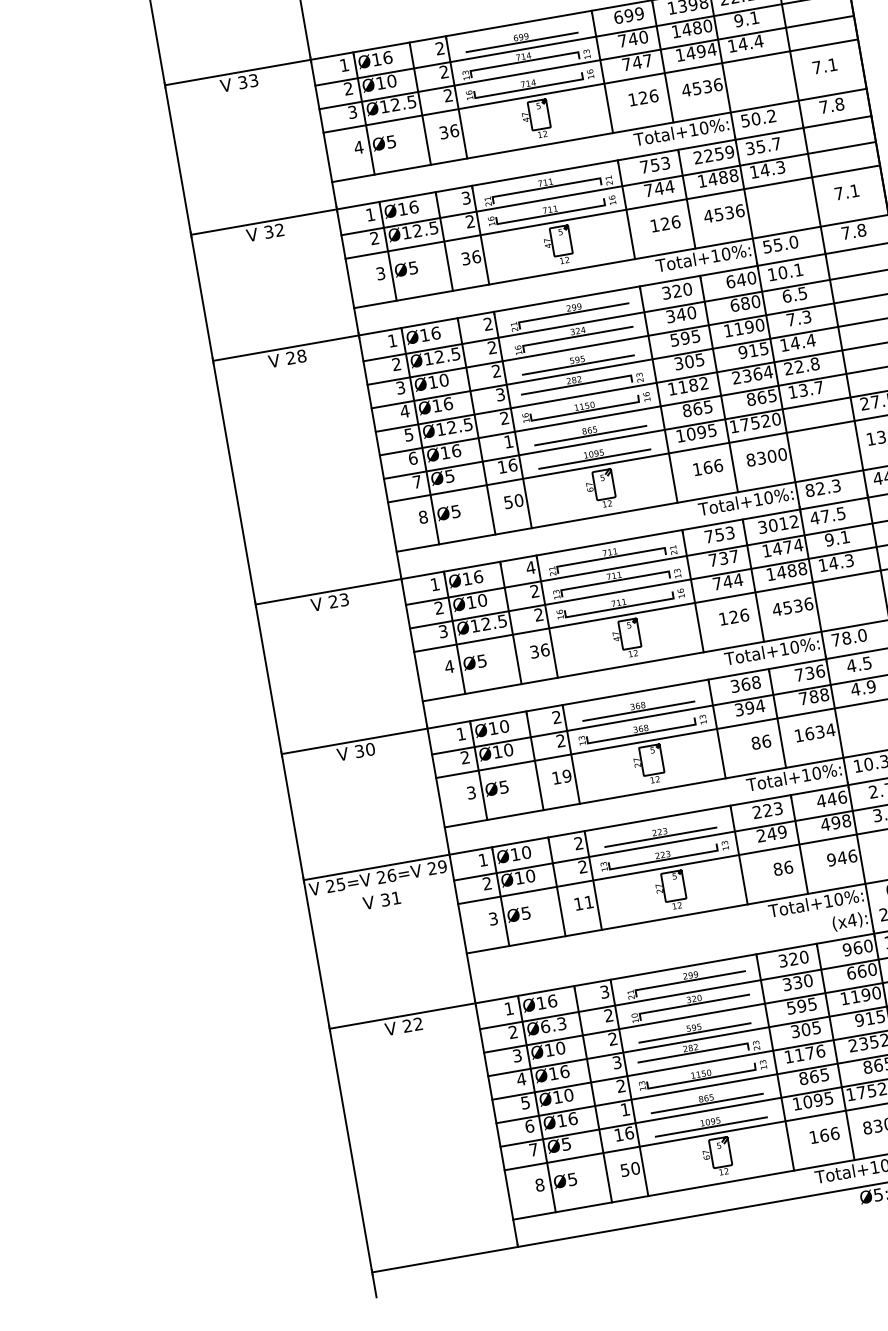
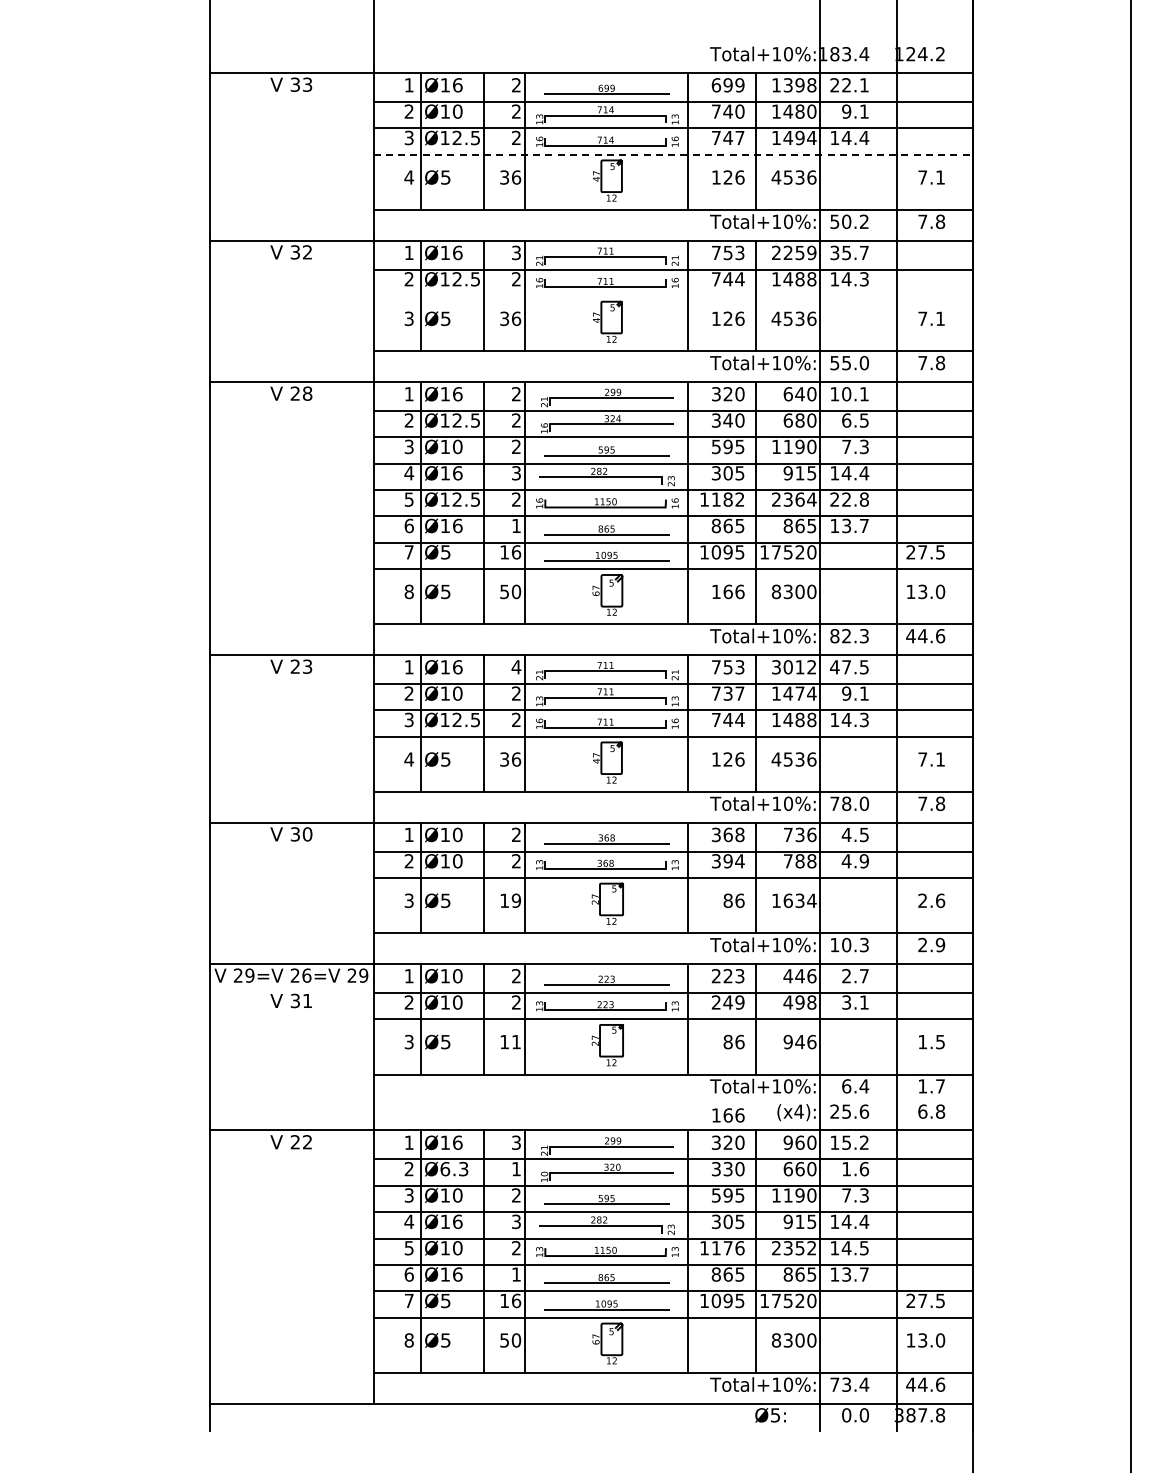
line: (591, 85) -> (673, 154), solid -> dashed
line: (612, 211) -> (672, 295), removed
text: (340, 884) -> (249, 975), 25=V -> 29=V
text: (608, 1014) -> (516, 1168), 2 -> 1
text: (824, 1135) -> (728, 1115), moved

